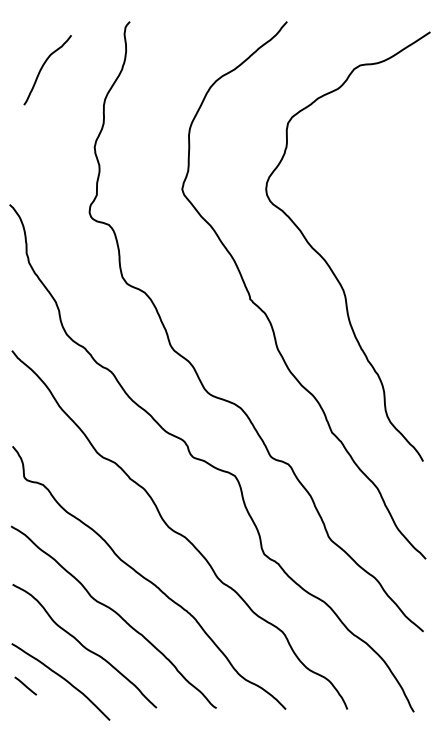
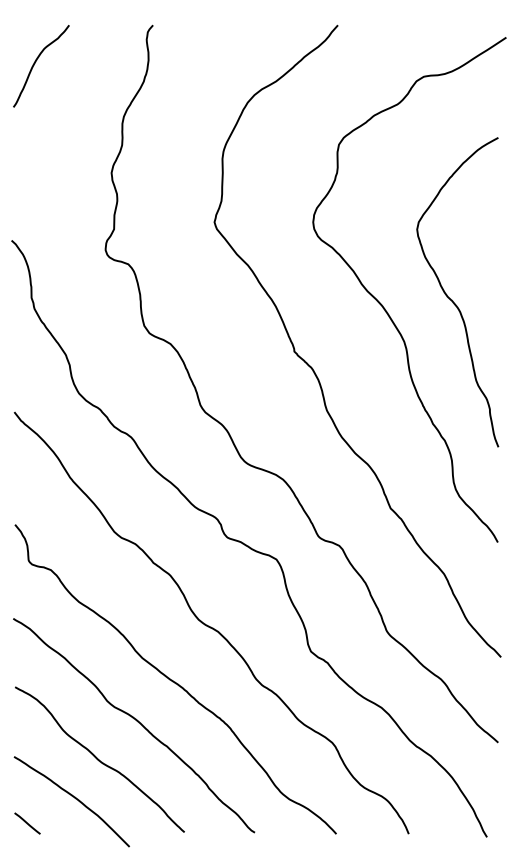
curve: (42, 67) -> (35, 63), moved
curve: (384, 254) -> (452, 299), added
line: (25, 686) -> (27, 823), moved

